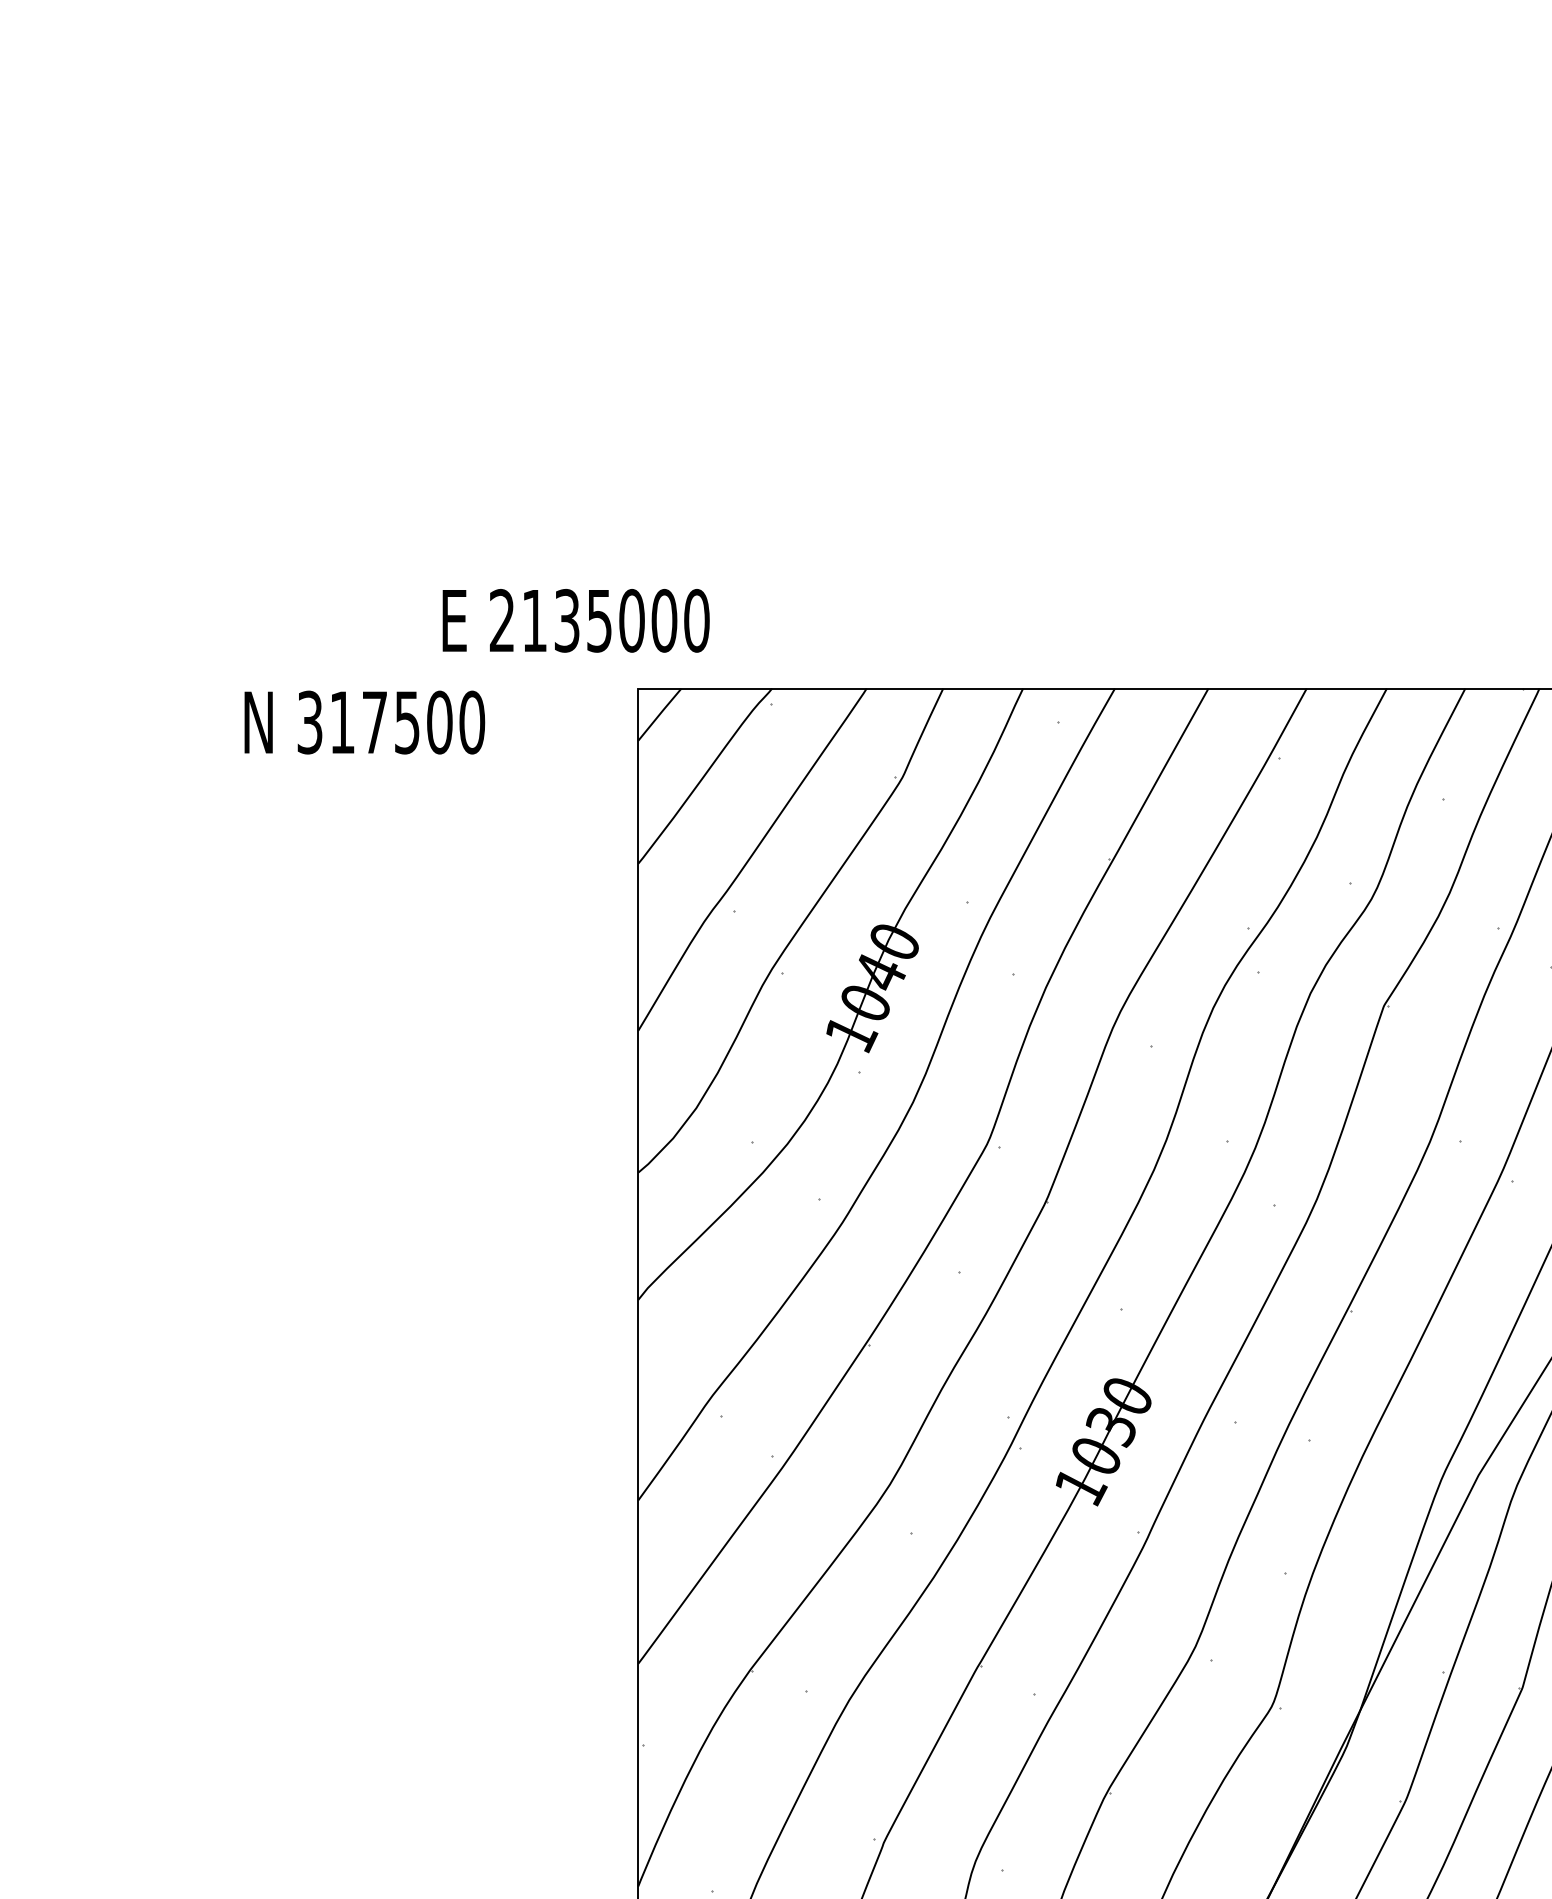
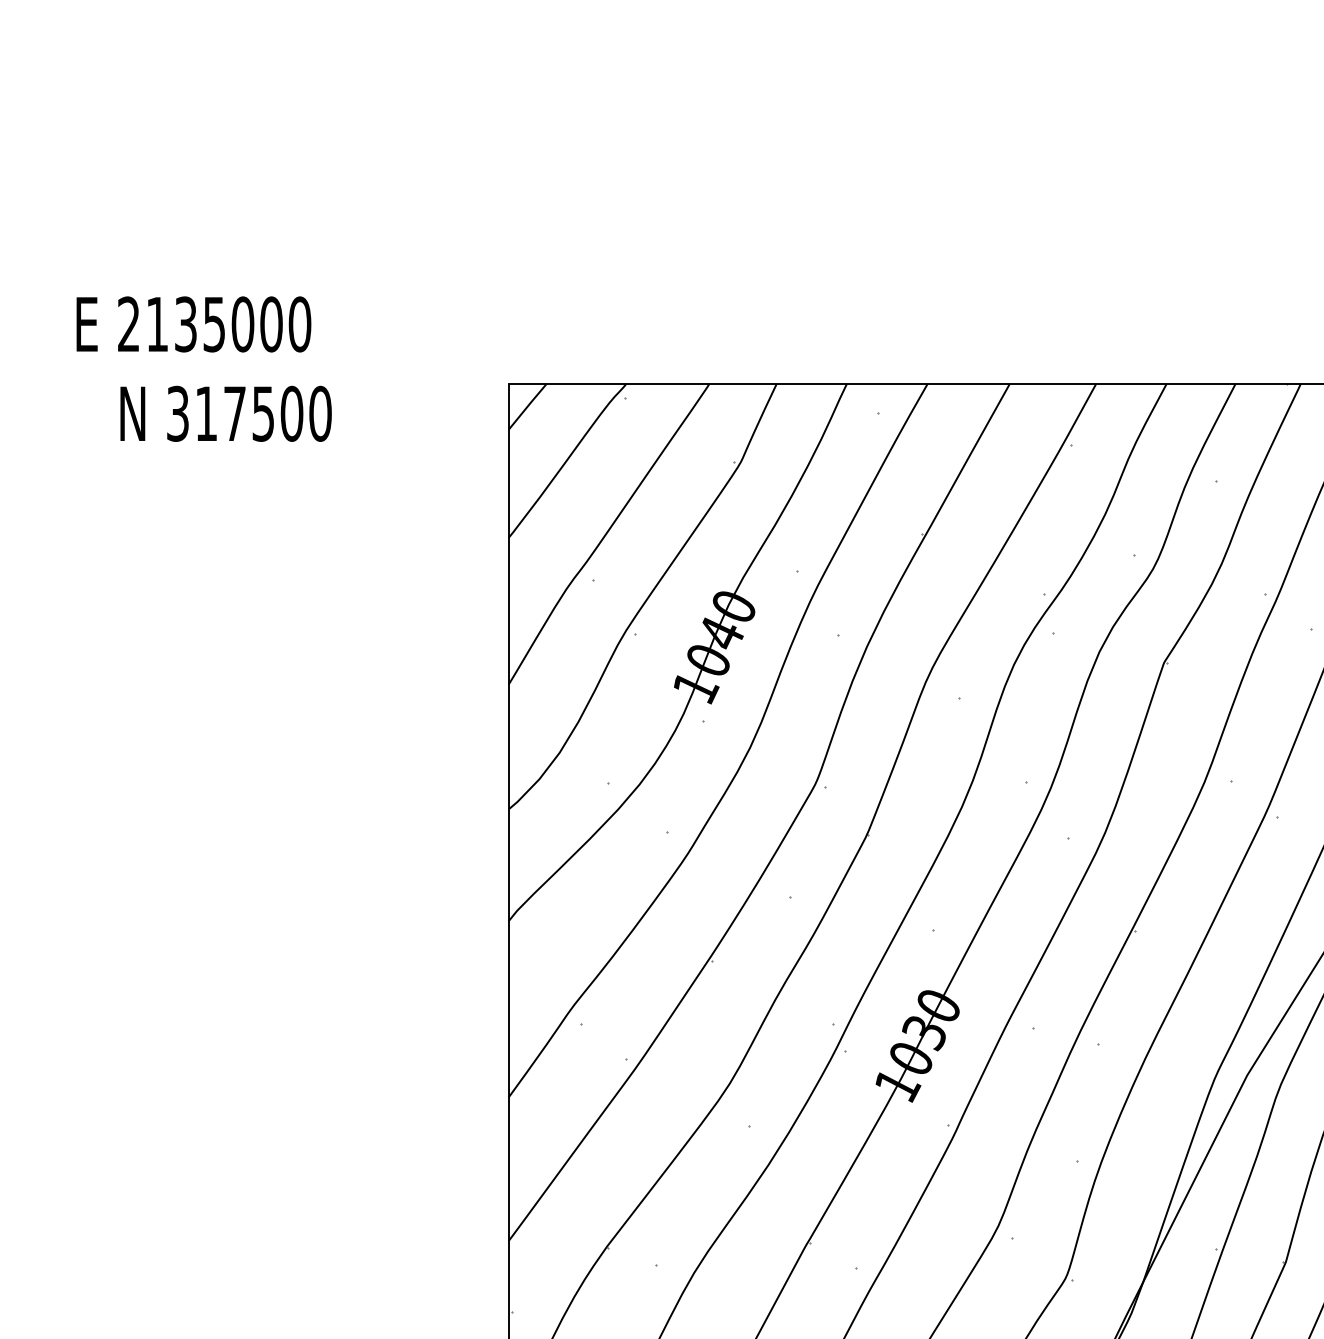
text: (575, 620) -> (193, 324), moved
text: (364, 722) -> (225, 413), moved

